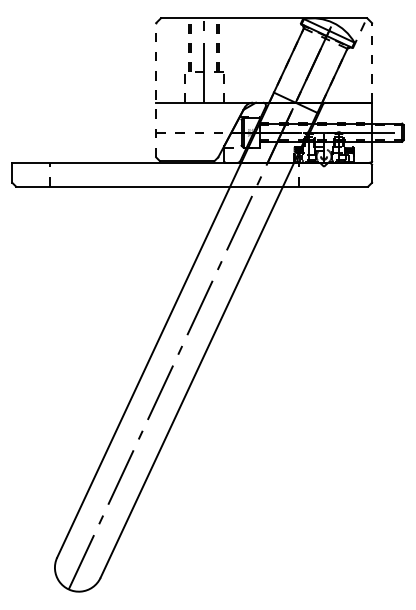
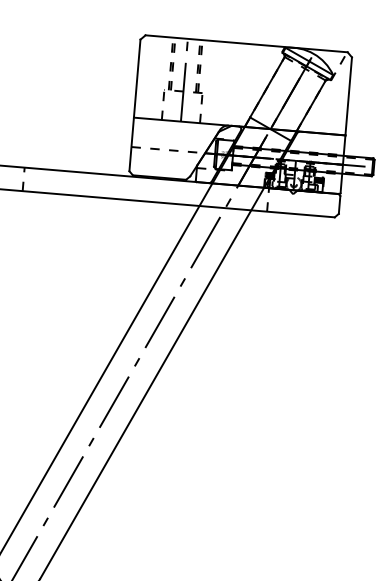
line: (372, 62) -> (349, 96), dashed -> solid
line: (156, 89) -> (135, 104), dashed -> solid

